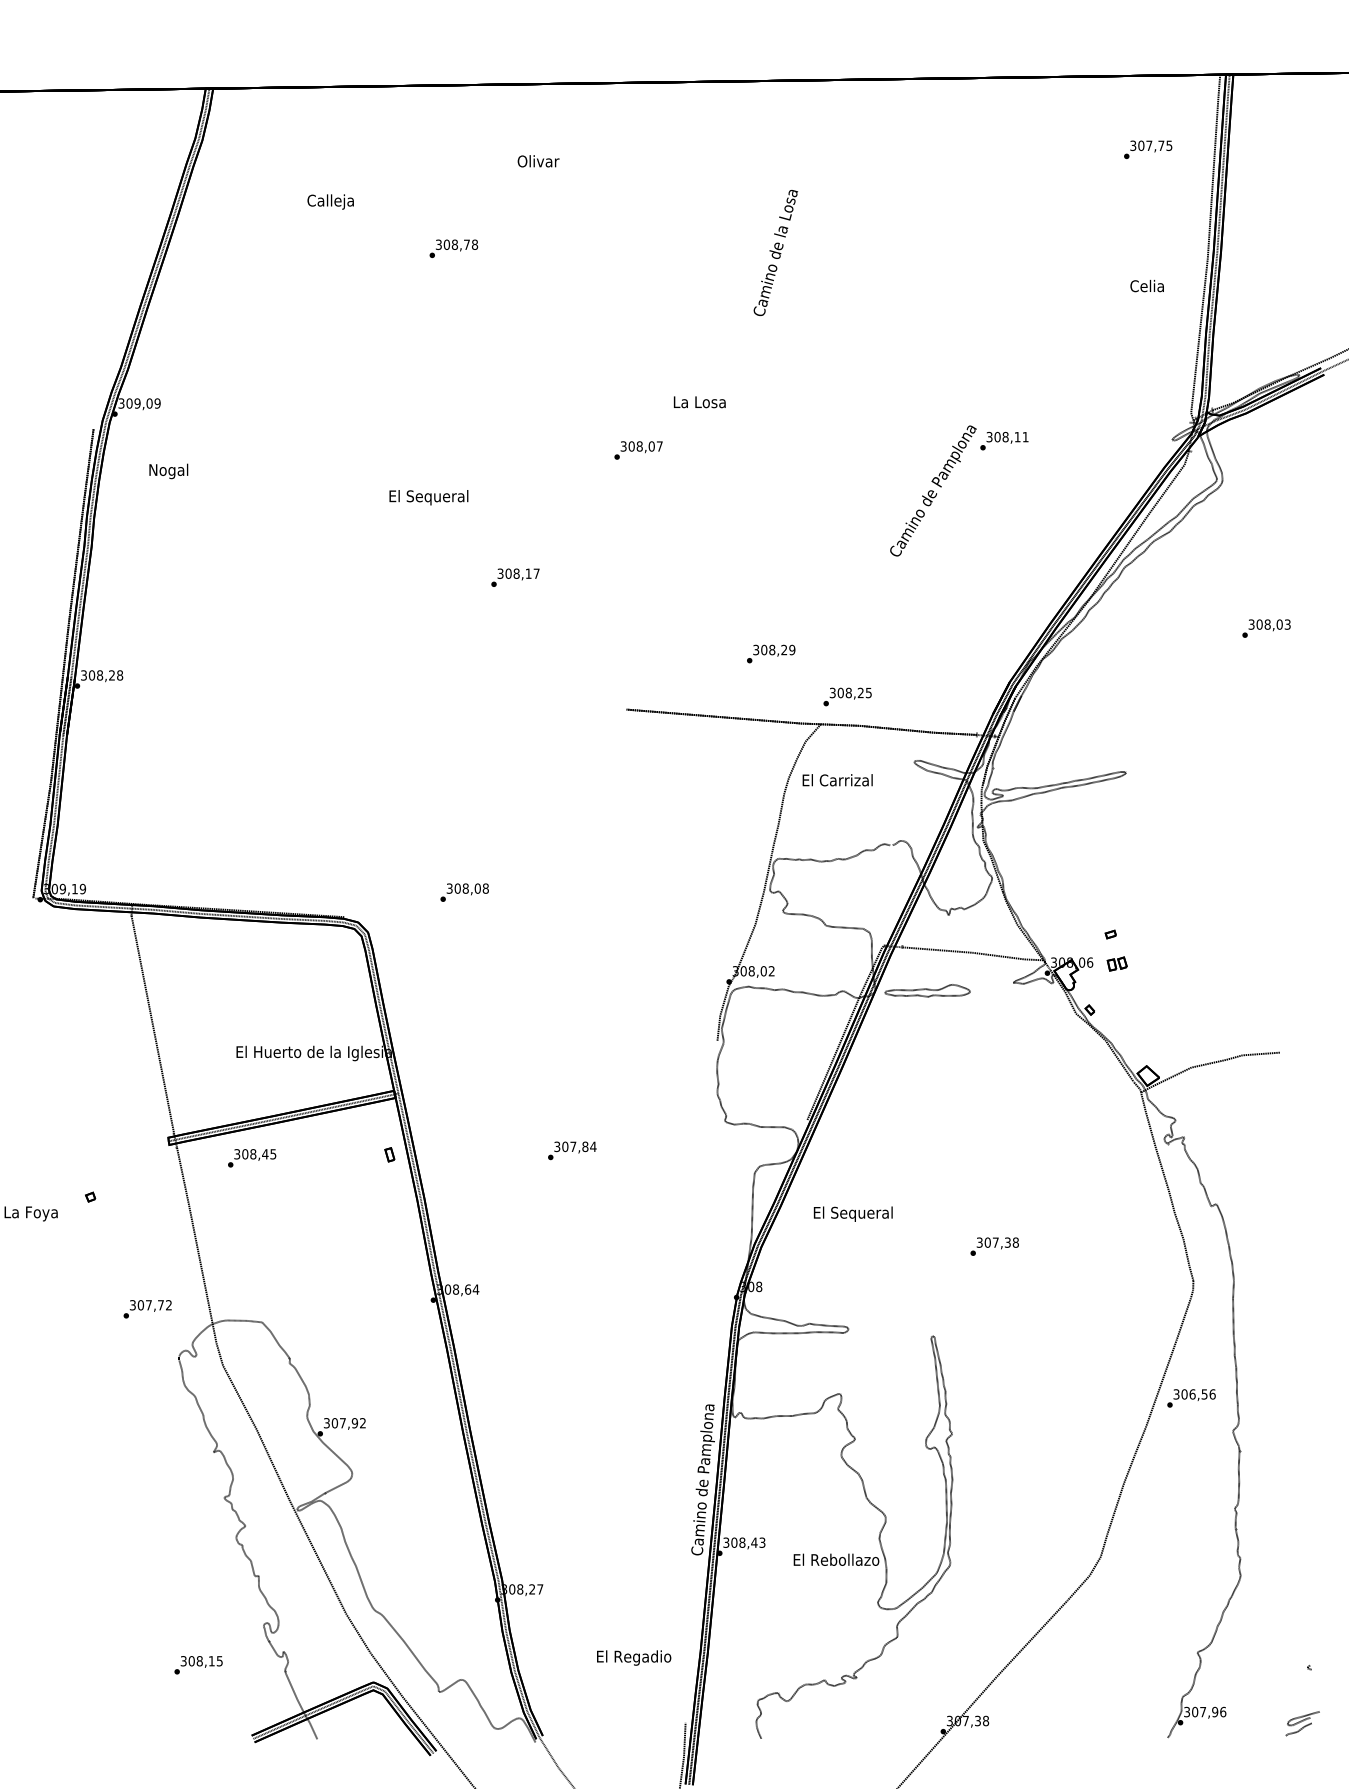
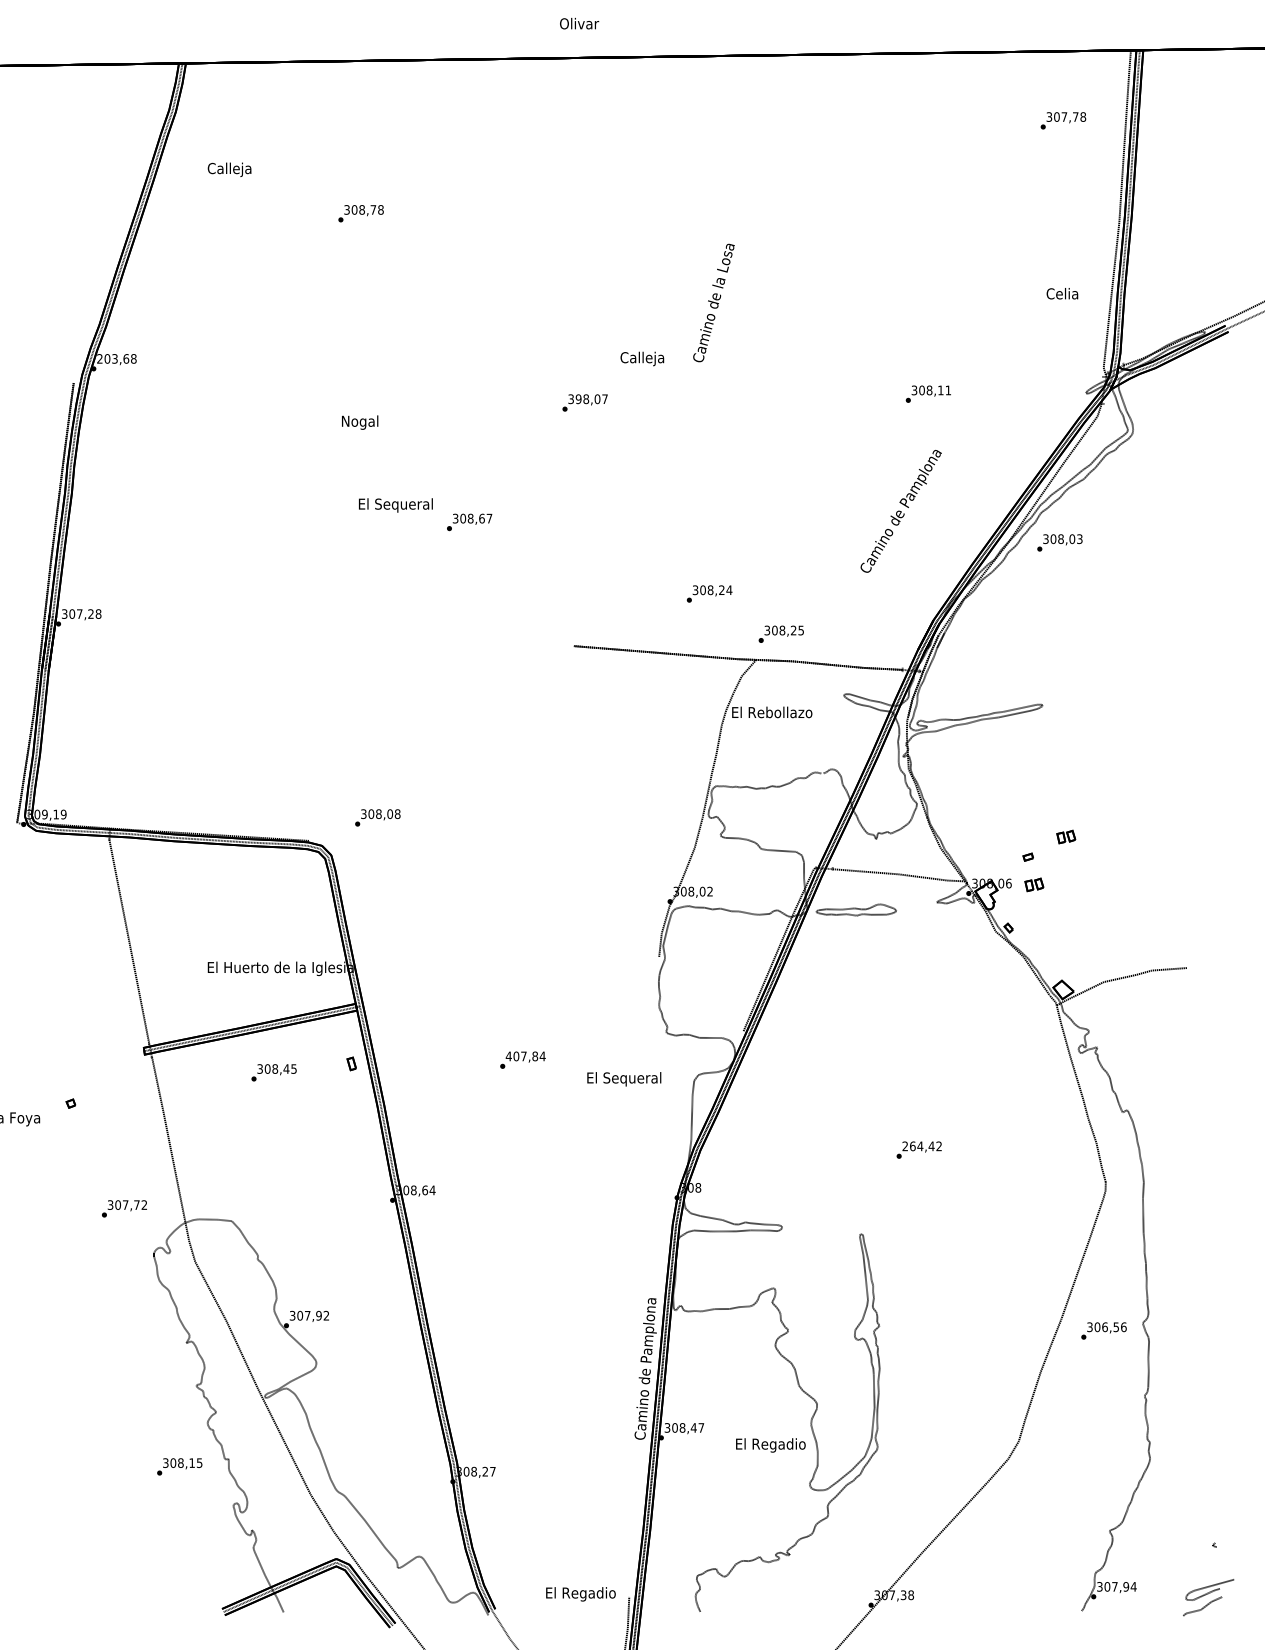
text: (1169, 145) -> (1083, 116), 307,75 -> 307,78
text: (538, 161) -> (579, 23), moved
text: (330, 201) -> (229, 169), moved
text: (453, 248) -> (360, 213), moved
text: (775, 252) -> (713, 302), moved
text: (1146, 286) -> (1061, 294), moved
text: (139, 403) -> (116, 358), 309,09 -> 203,68
text: (699, 403) -> (642, 358), La Losa -> Calleja
text: (631, 446) -> (578, 399), 308,07 -> 398,07
text: (168, 471) -> (359, 422), moved
text: (933, 490) -> (901, 510), moved
text: (428, 497) -> (395, 505), moved
text: (528, 573) -> (481, 518), 308,17 -> 308,67
text: (1266, 628) -> (1059, 542), moved
text: (792, 649) -> (729, 589), 308,29 -> 308,24
text: (100, 675) -> (80, 614), 308,28 -> 307,28
text: (837, 780) -> (771, 712), El Carrizal -> El Rebollazo
text: (464, 892) -> (377, 817), moved
part: (1150, 912) -> (1065, 836), added
text: (557, 1146) -> (509, 1056), 307,84 -> 407,84
text: (252, 1158) -> (274, 1073), moved
text: (852, 1213) -> (623, 1078), moved
text: (997, 1242) -> (921, 1146), 307,38 -> 264,42
text: (1191, 1398) -> (1103, 1331), moved
text: (762, 1542) -> (701, 1427), 308,43 -> 308,47
text: (836, 1561) -> (770, 1445), El Rebollazo -> El Regadio
text: (634, 1657) -> (581, 1593), moved
text: (198, 1665) -> (179, 1467), moved
text: (1222, 1711) -> (1133, 1586), 307,96 -> 307,94
part: (1302, 1723) -> (1208, 1597), size x1.6

